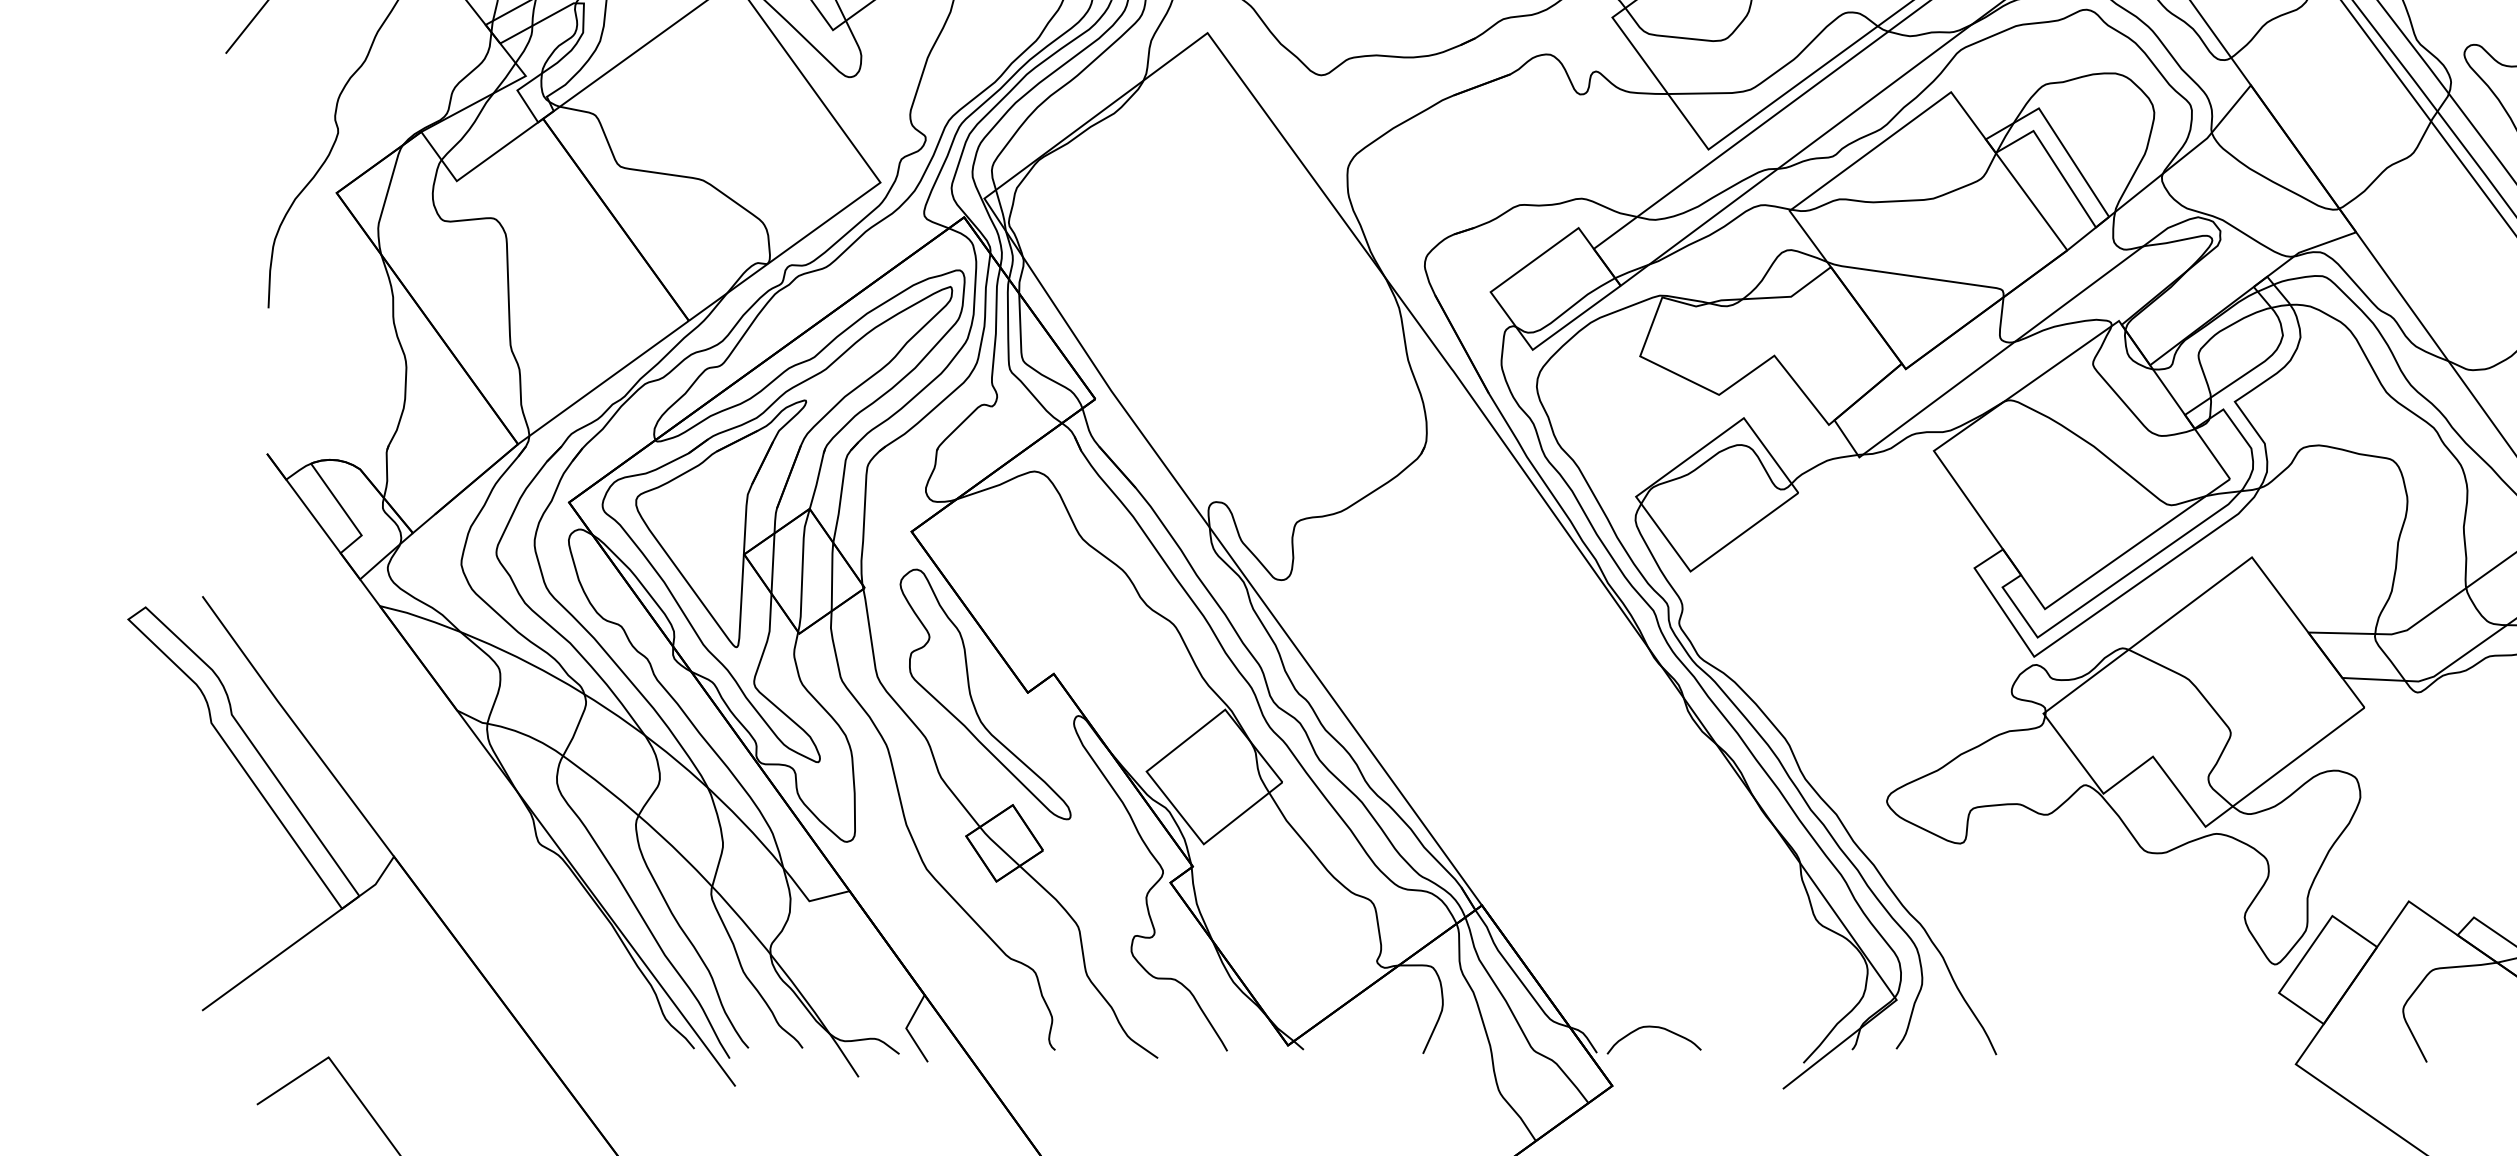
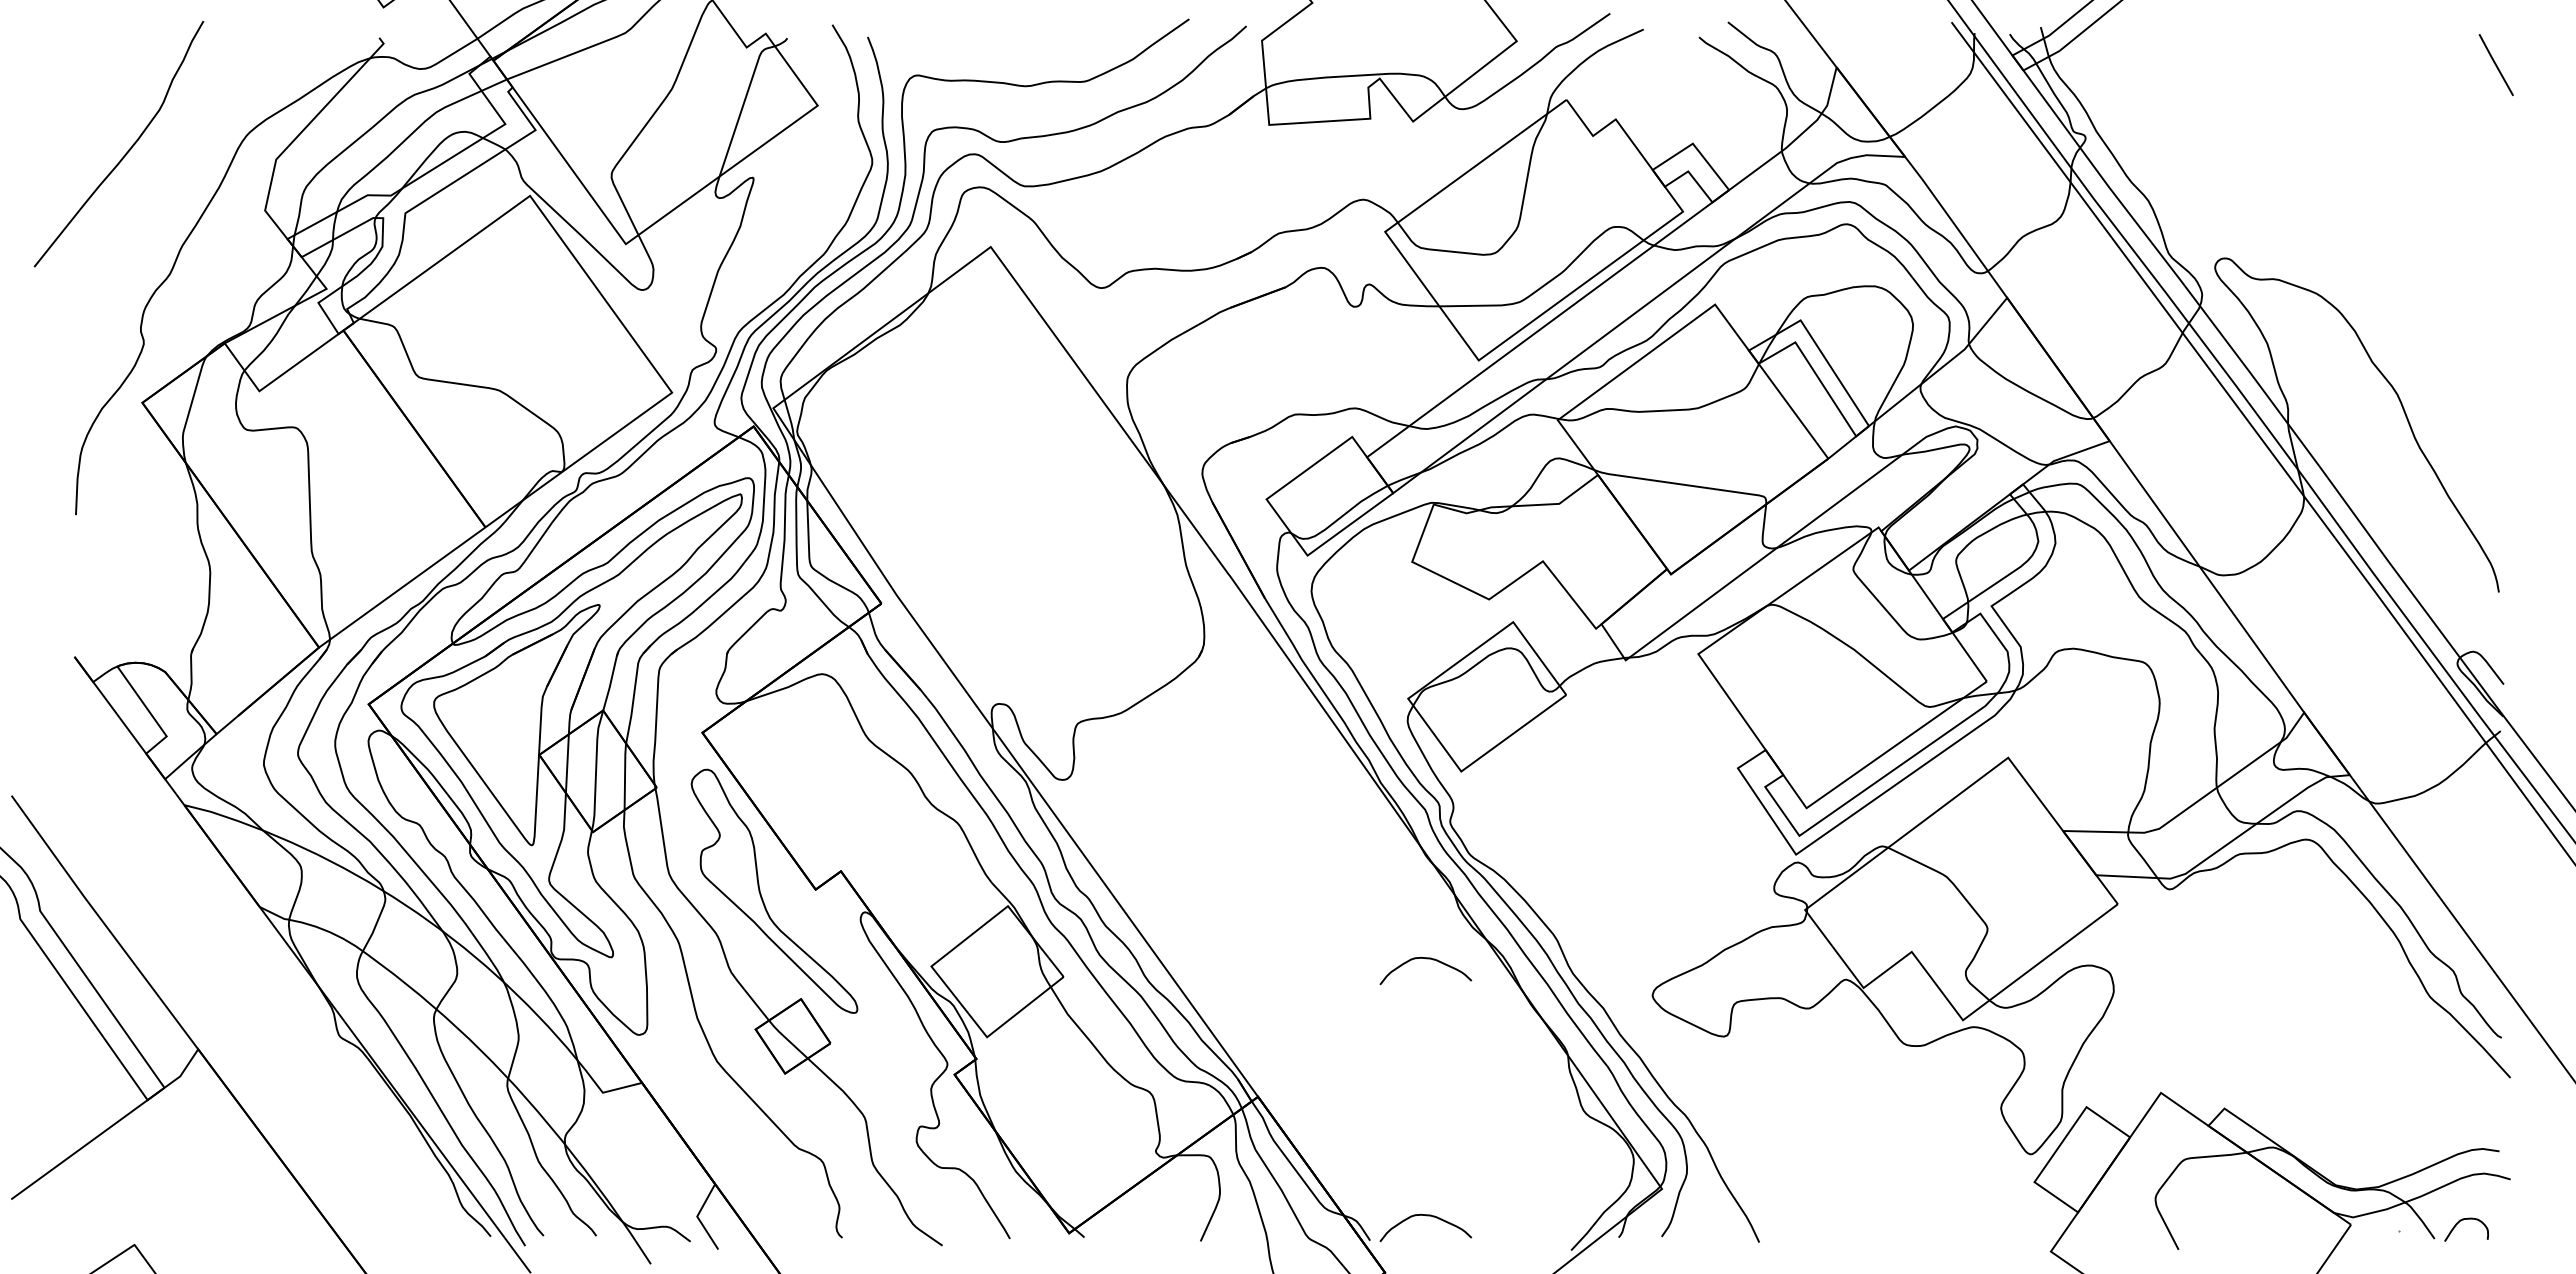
curve: (1654, 764) -> (1426, 959), added

